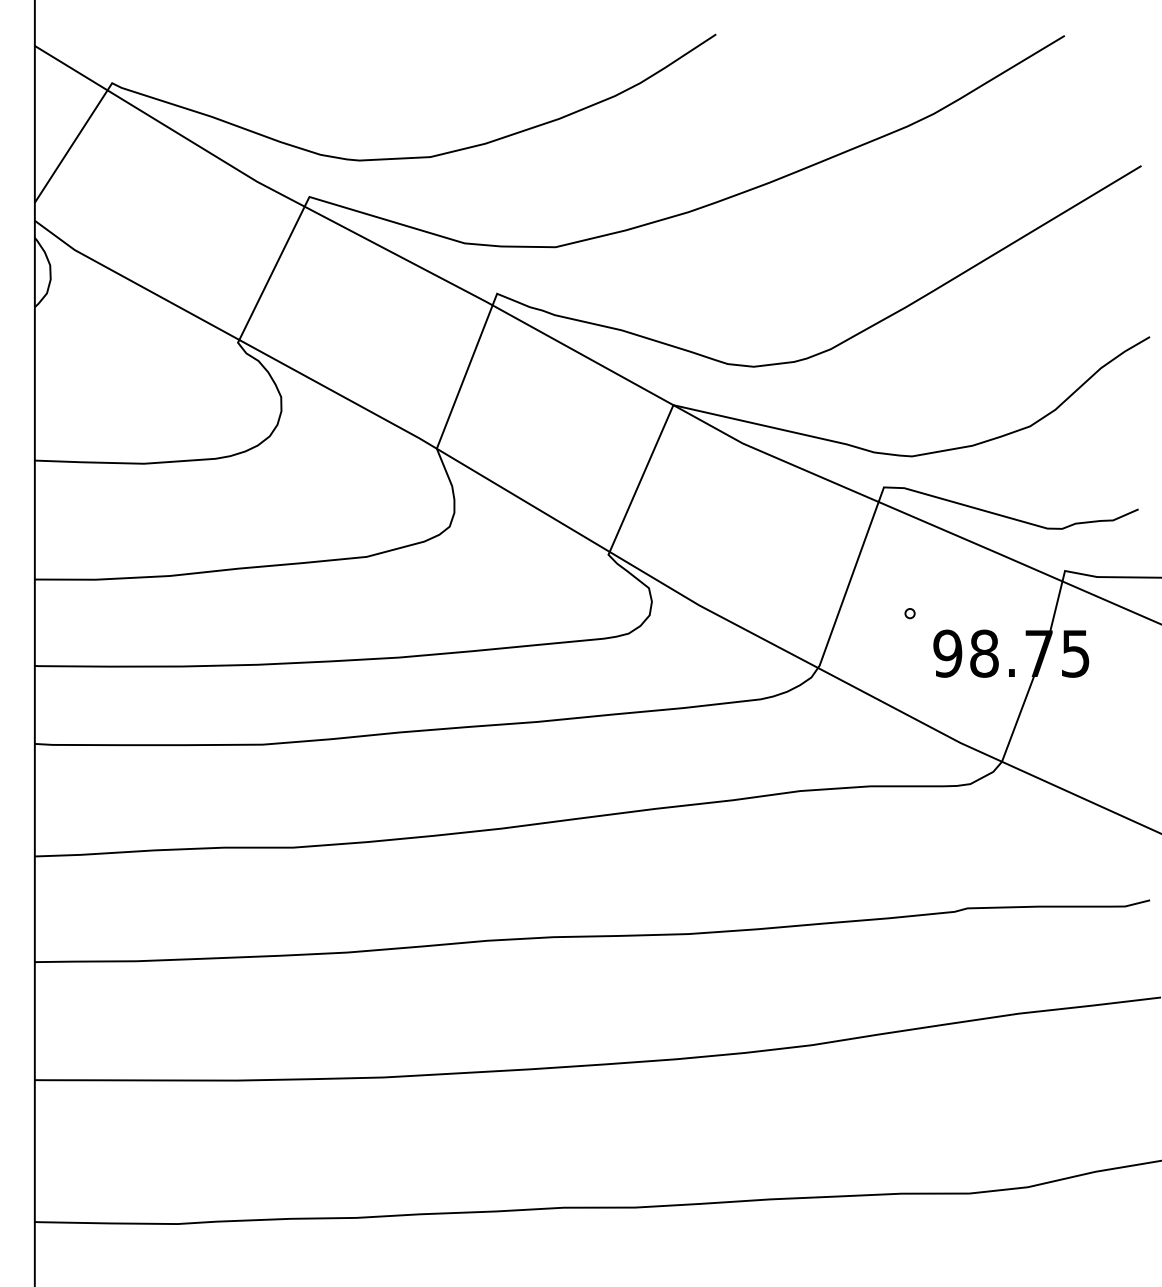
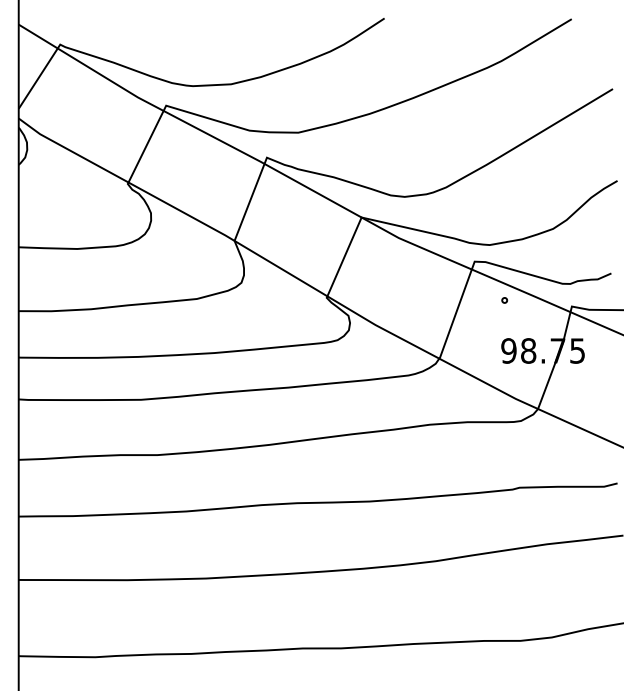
part: (909, 613) -> (504, 300), moved

